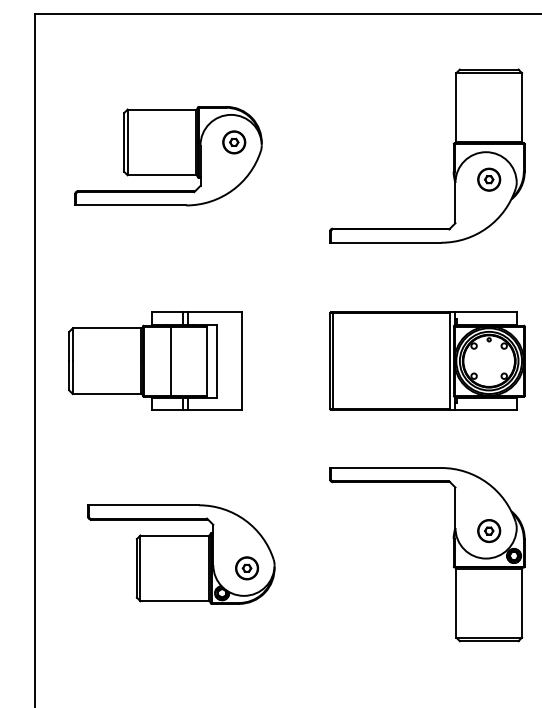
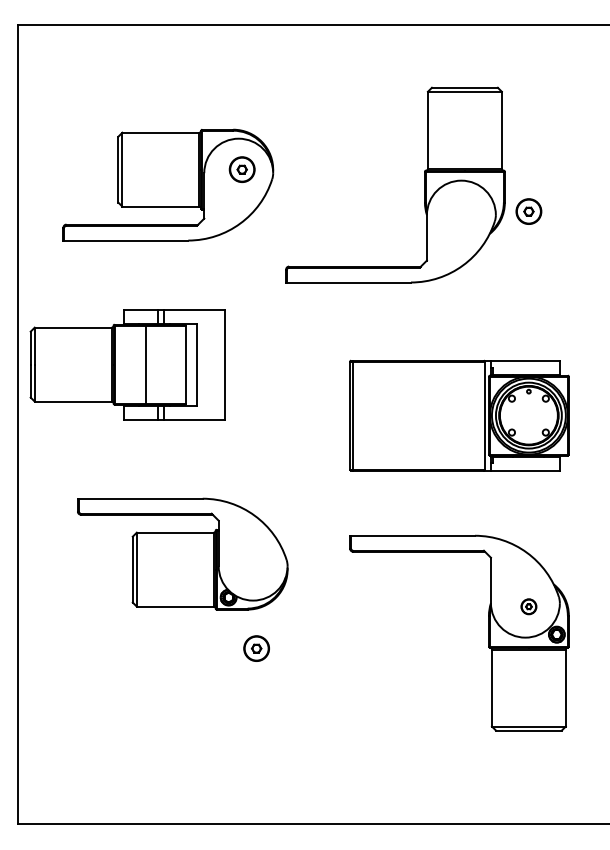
part: (453, 155) -> (424, 184), moved
part: (155, 361) -> (127, 364), moved
part: (488, 530) -> (528, 606), size x0.6
part: (181, 554) -> (182, 553), moved

